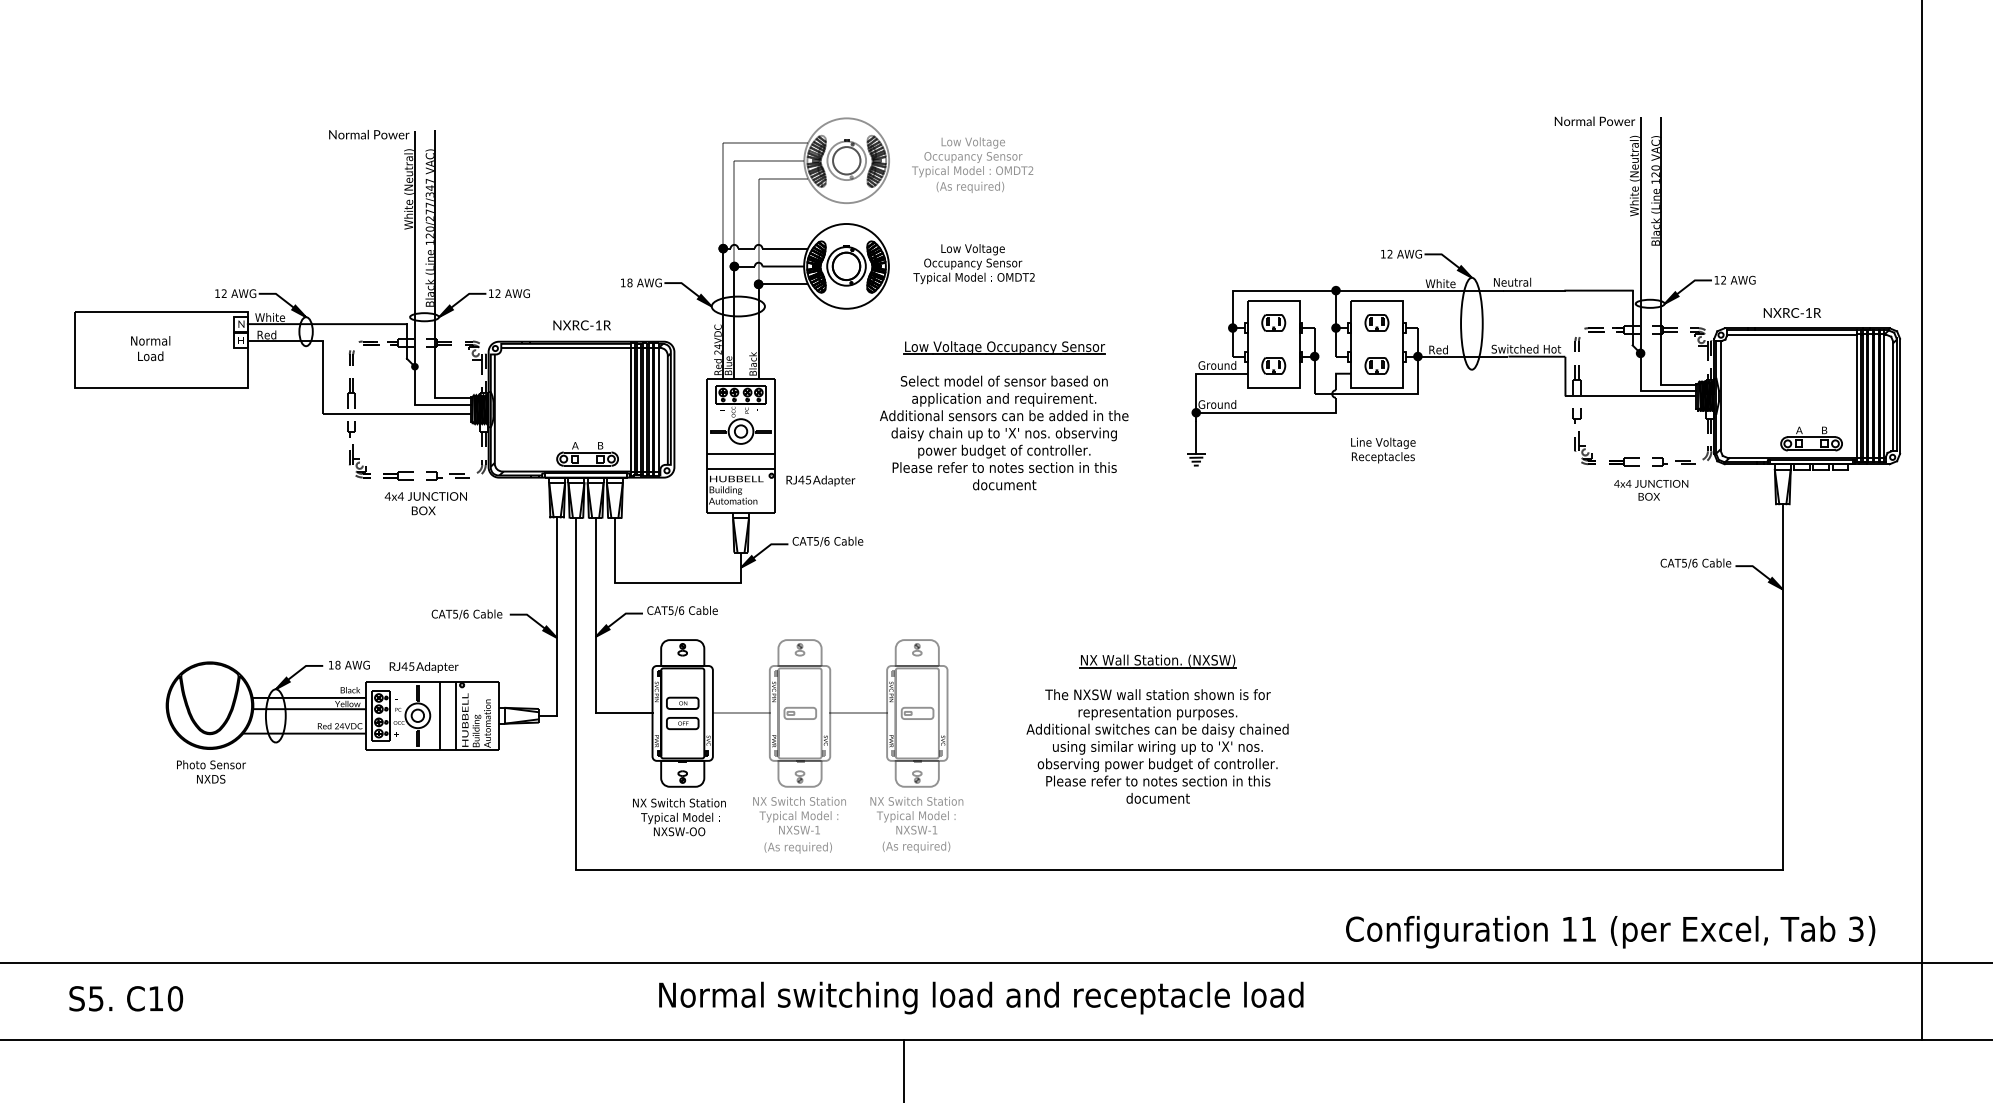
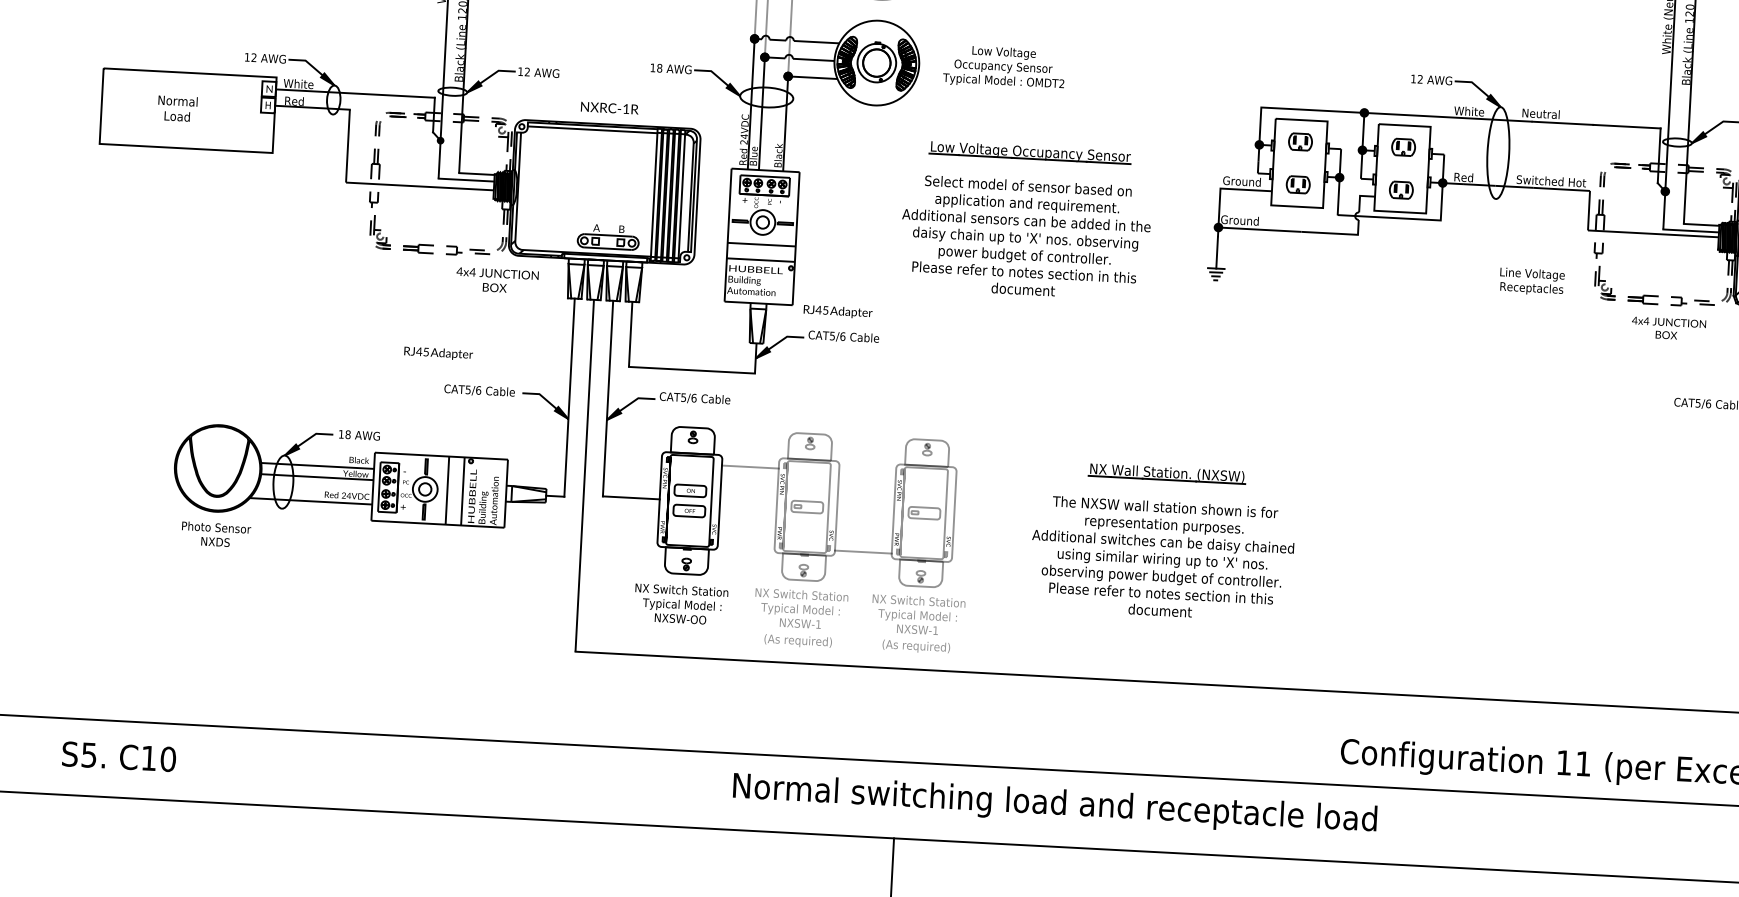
text: (1383, 450) -> (1532, 281), moved
text: (820, 480) -> (837, 311), moved
text: (425, 503) -> (496, 280), moved
text: (423, 667) -> (438, 353), moved
line: (740, 713) -> (749, 467), moved
line: (858, 713) -> (863, 552), moved
text: (981, 997) -> (1055, 804), moved

